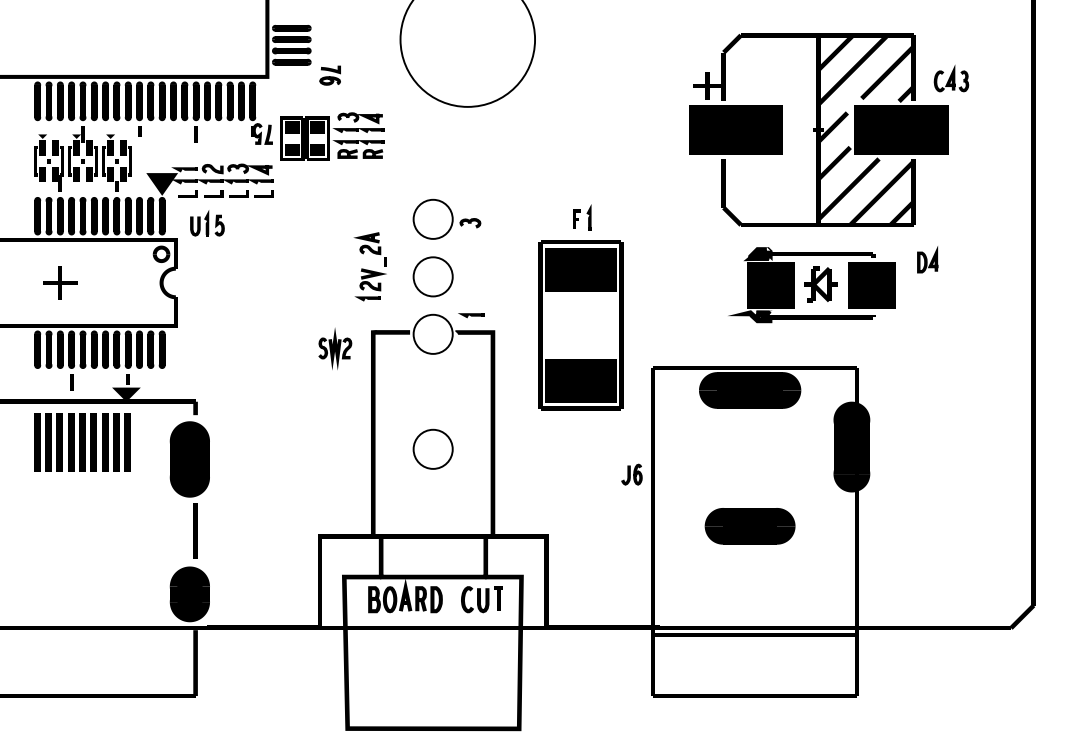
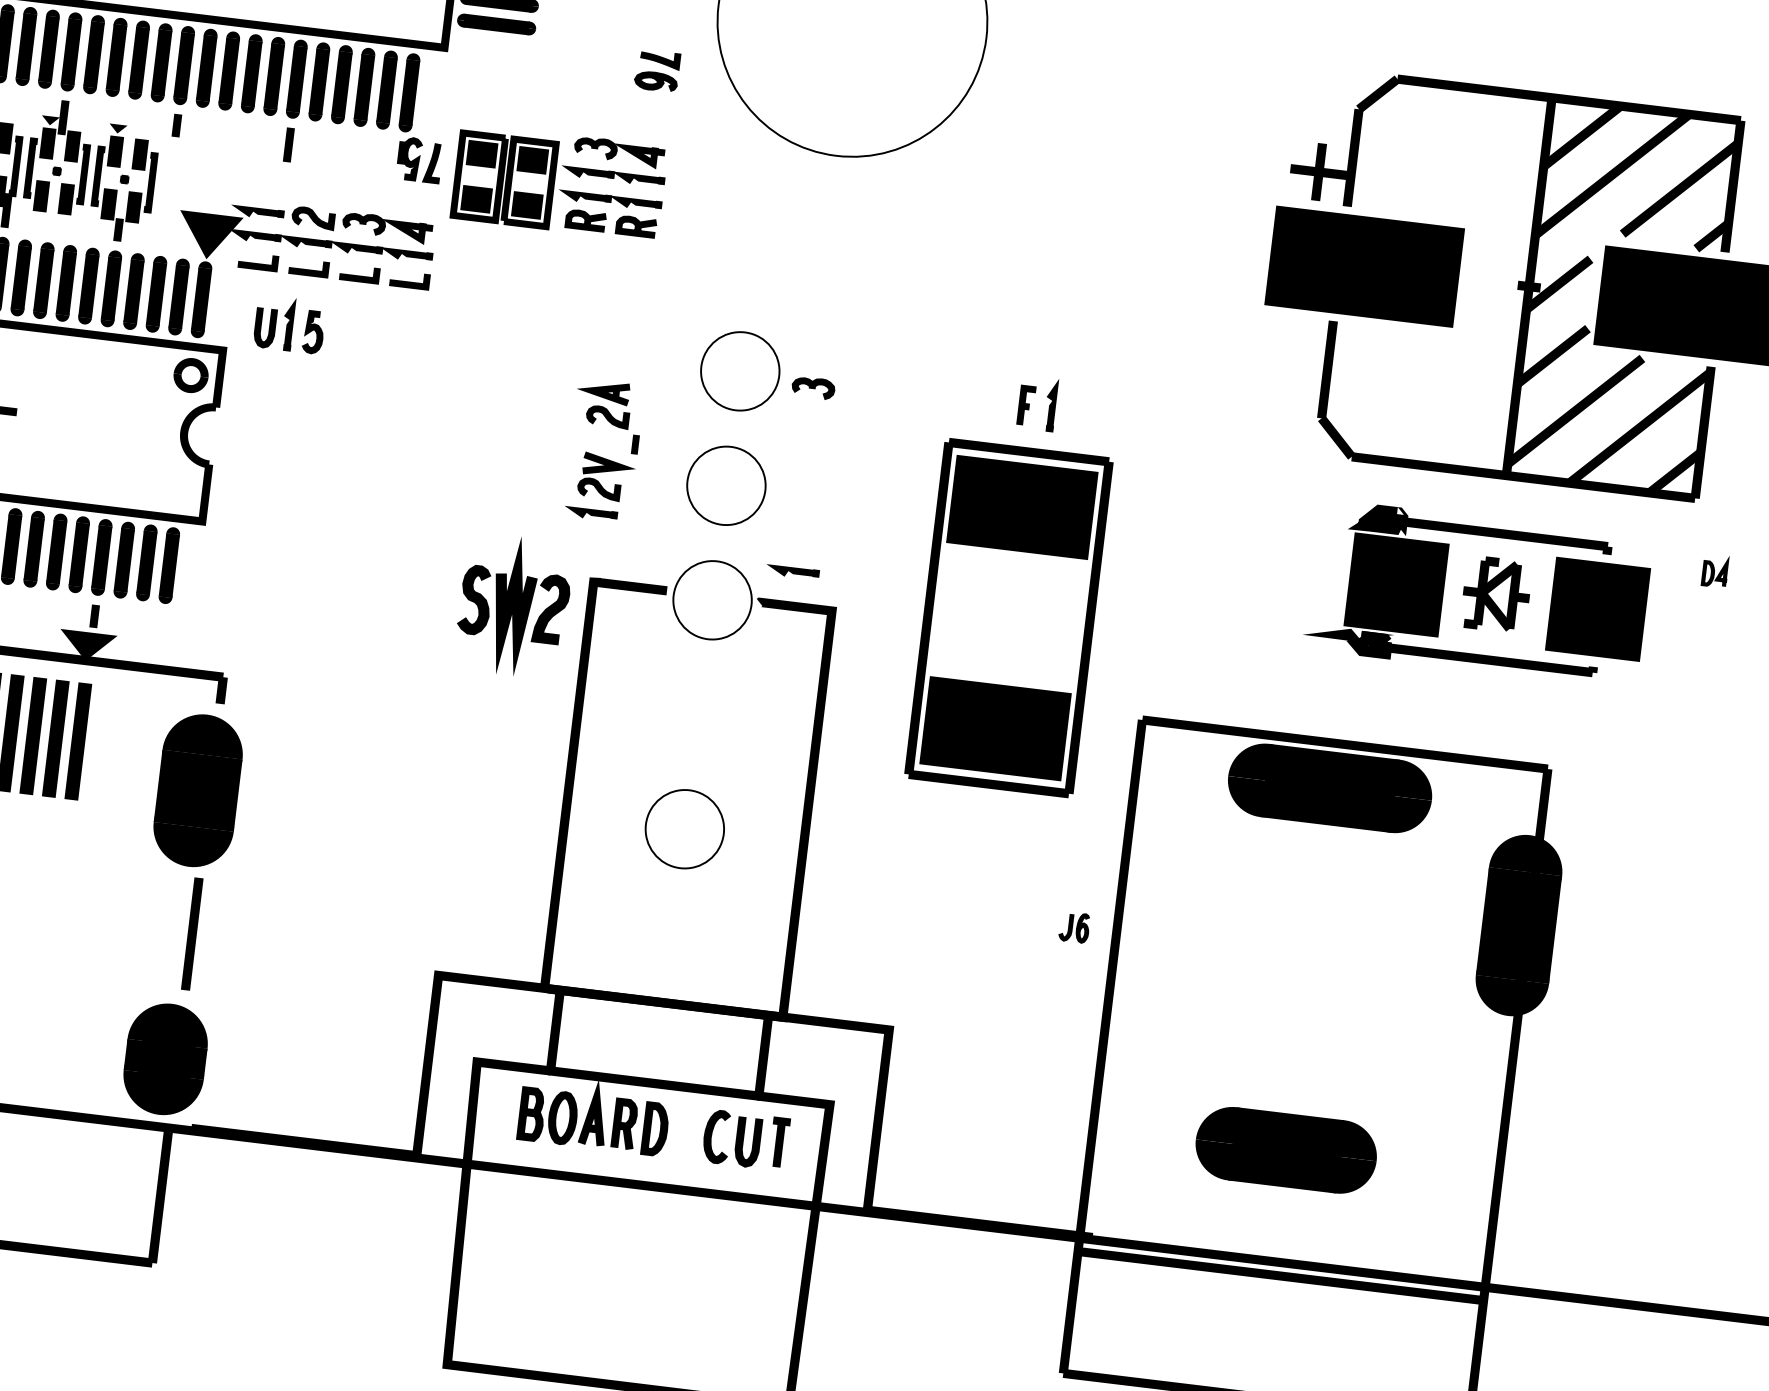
part: (329, 75) -> (656, 70), moved
part: (927, 259) -> (1714, 570), size x0.6
part: (335, 348) -> (514, 604), size x1.6
part: (631, 474) -> (1073, 927), size x0.7
part: (749, 526) -> (1284, 1150), moved

